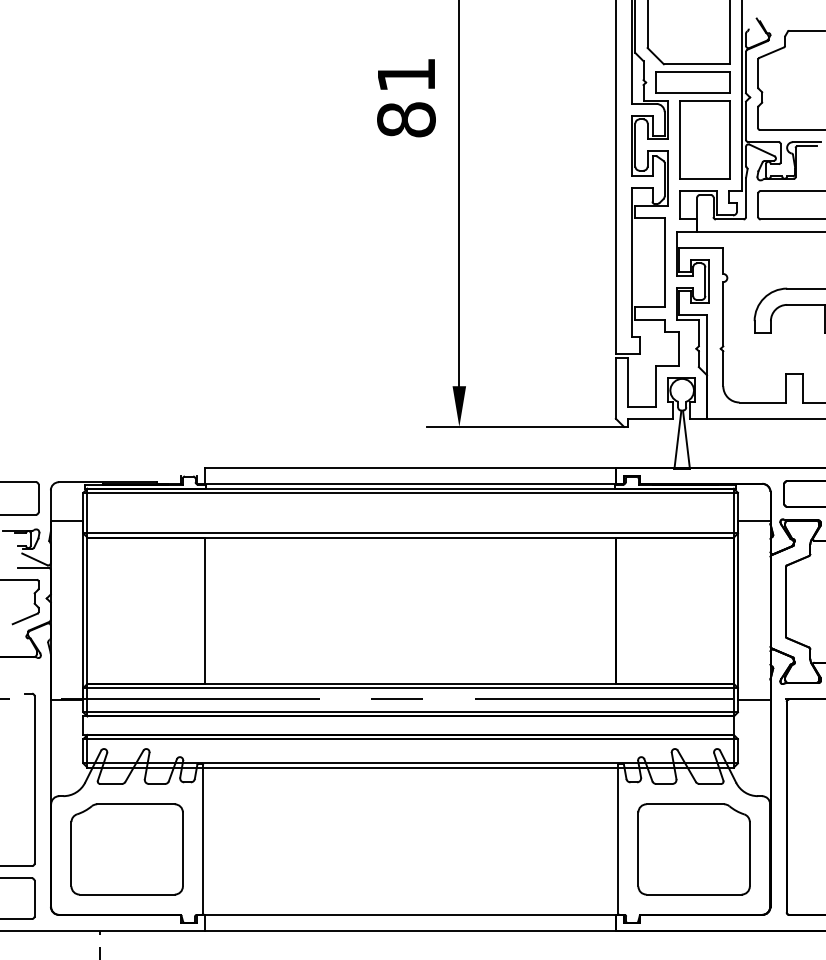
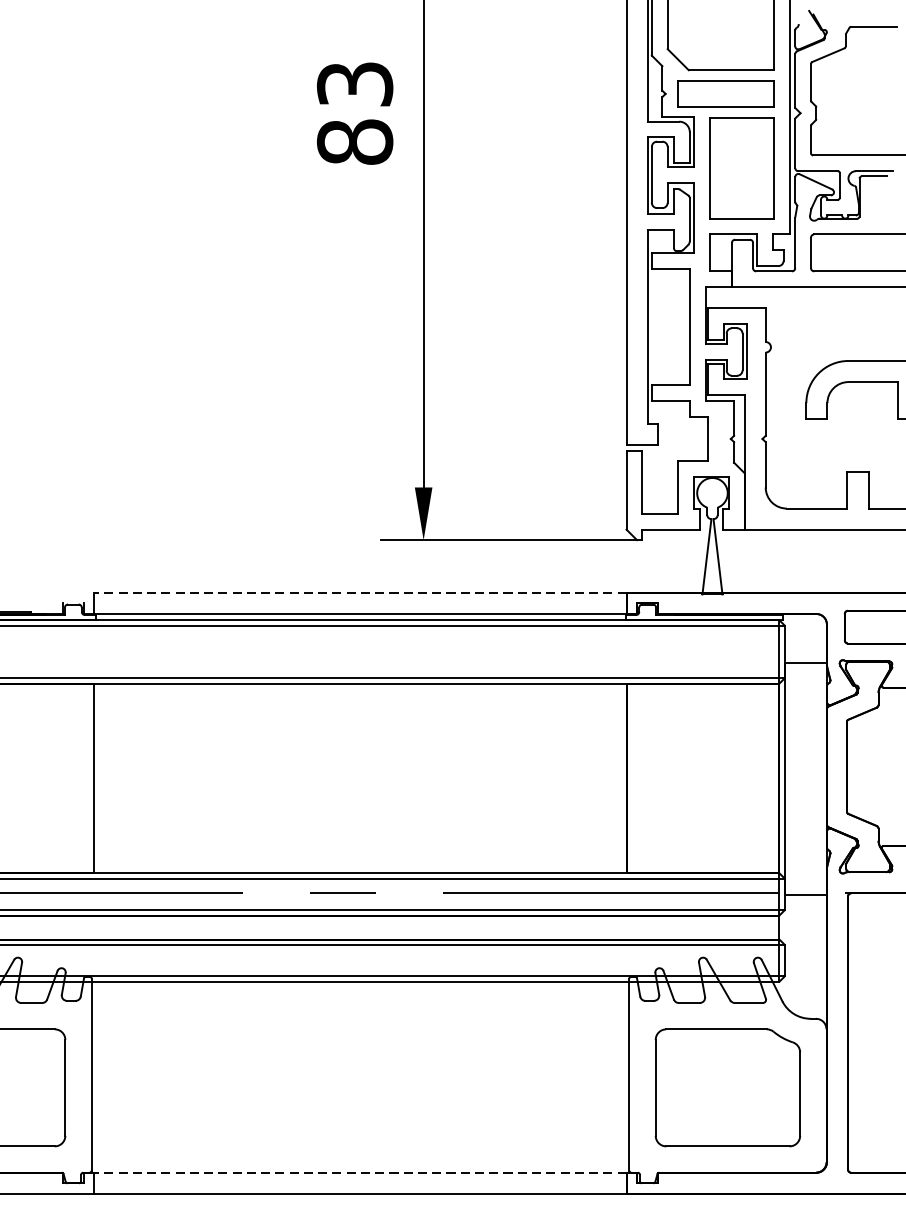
text: (406, 75) -> (355, 84), 81 -> 83
line: (410, 467) -> (360, 592), solid -> dashed
line: (410, 914) -> (360, 1172), solid -> dashed

